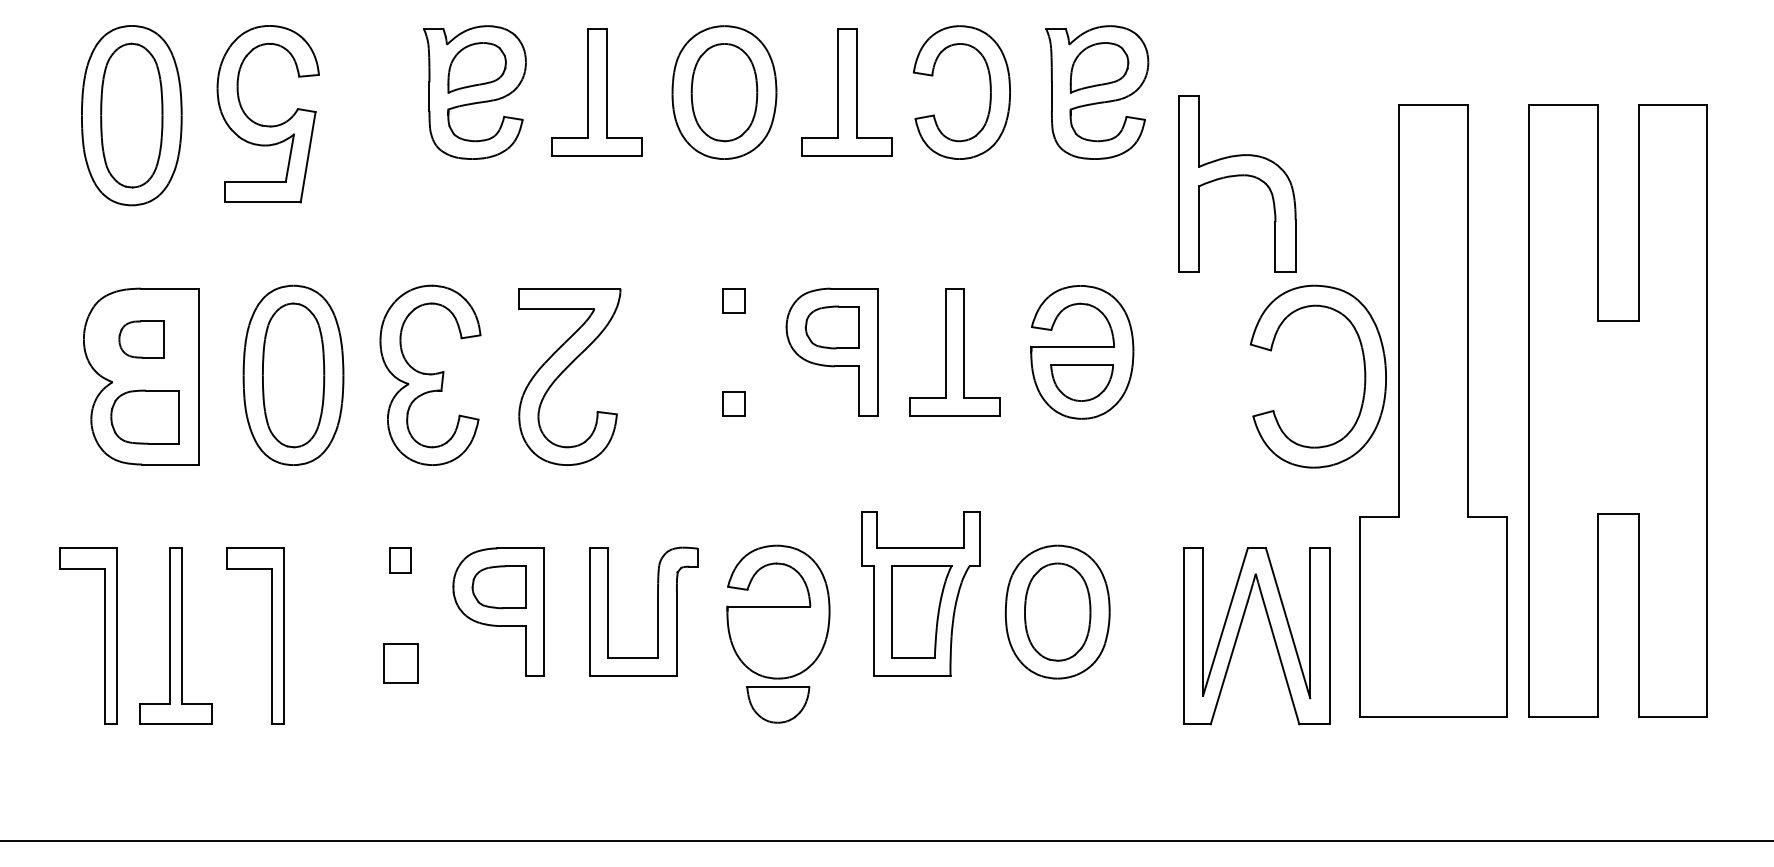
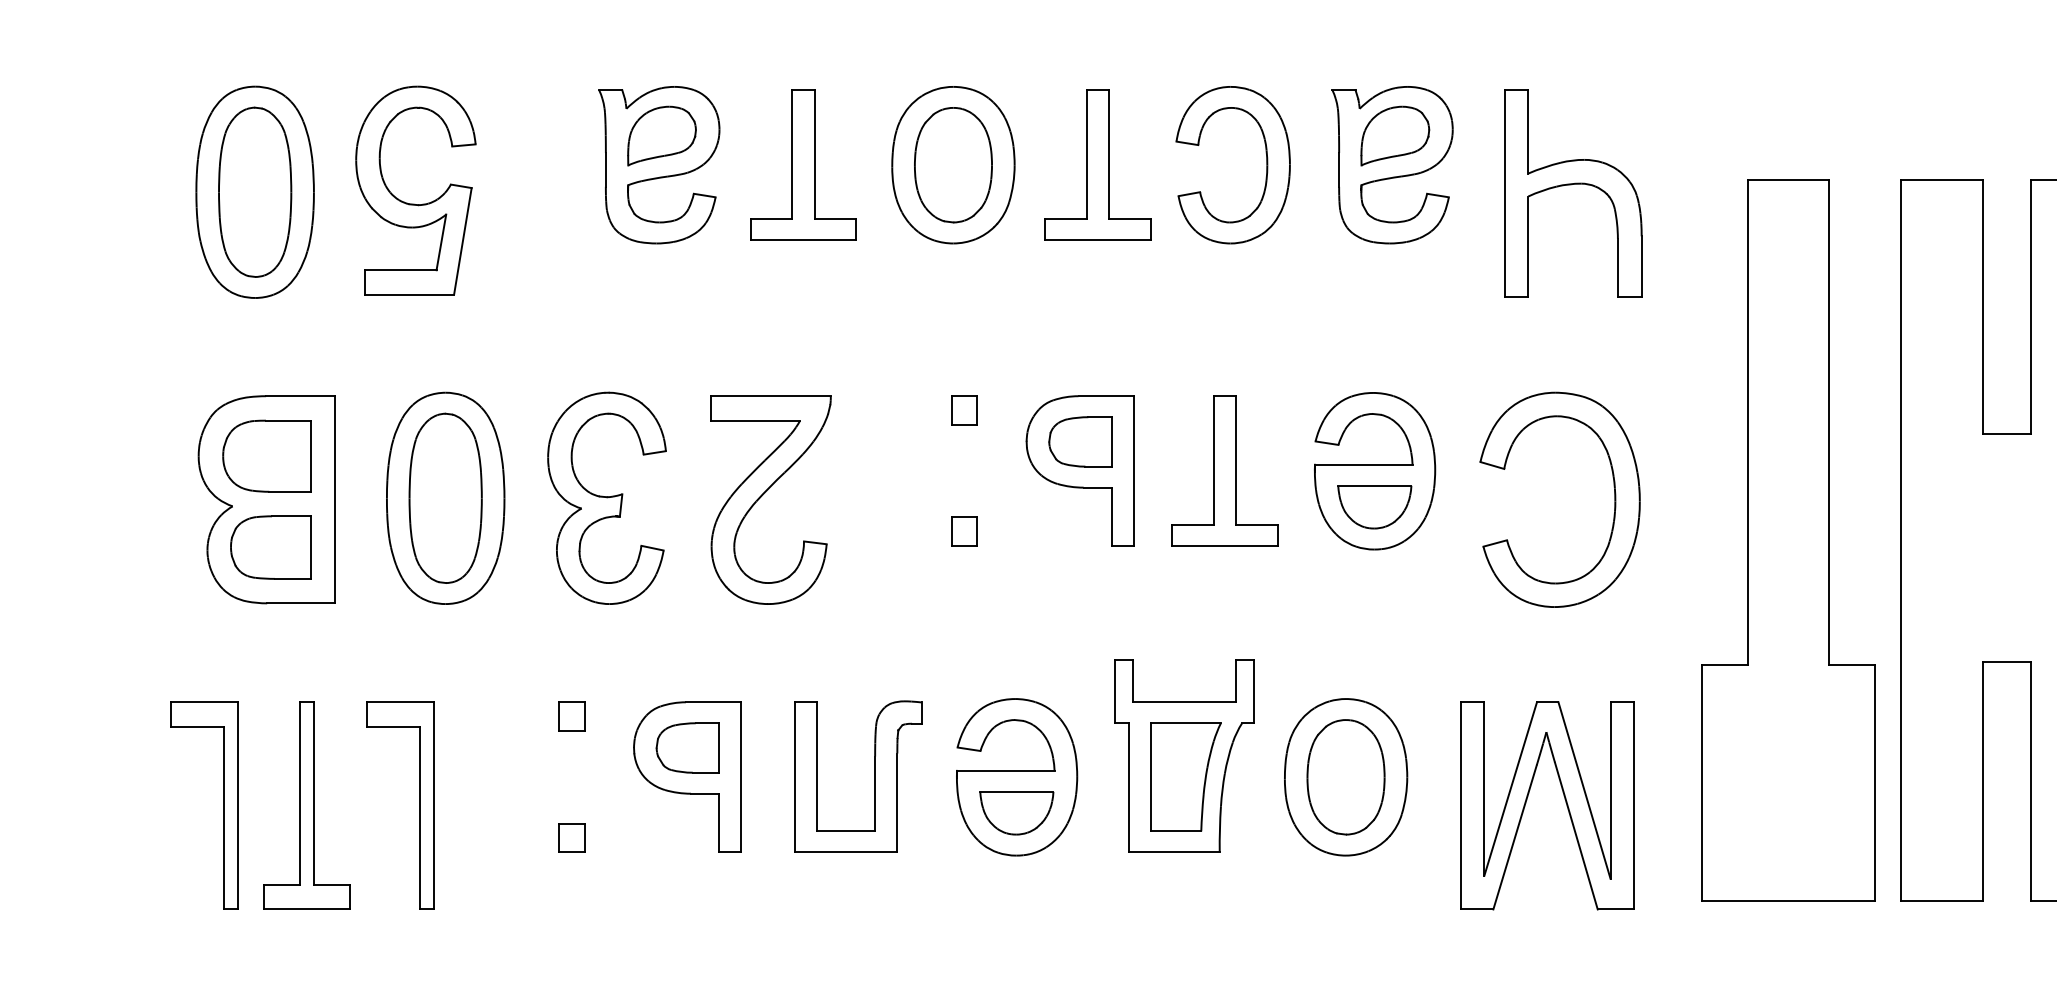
part: (1237, 176) -> (1573, 185), moved
part: (141, 339) -> (266, 456), size x1.67
part: (1364, 376) -> (1614, 499), moved
part: (1271, 632) -> (1564, 801), moved
part: (400, 663) -> (571, 837), size x0.62
part: (778, 704) -> (1017, 813), moved

